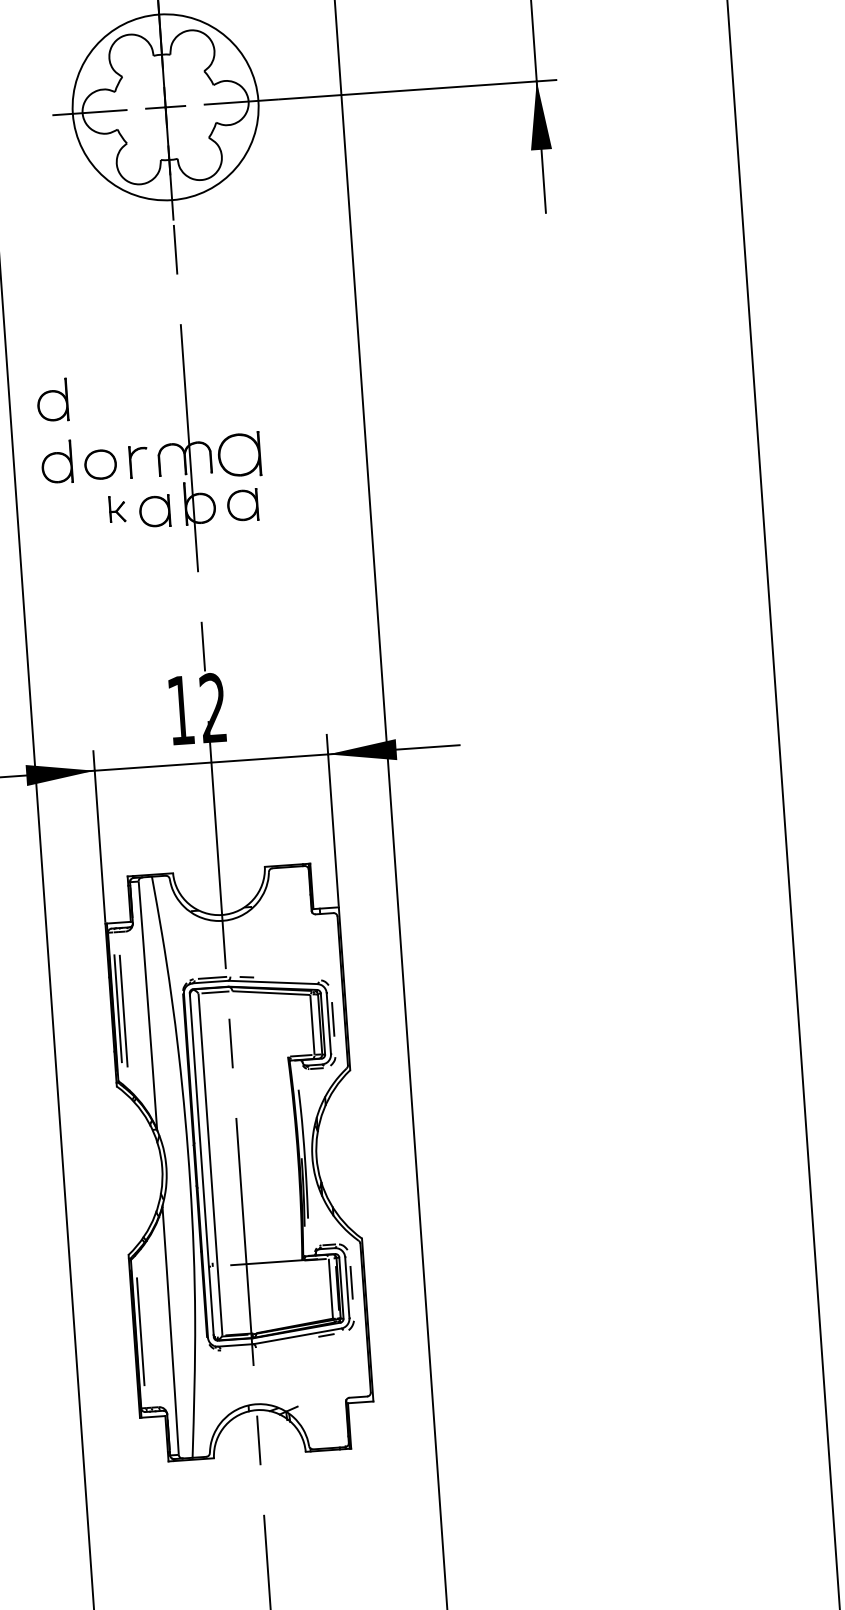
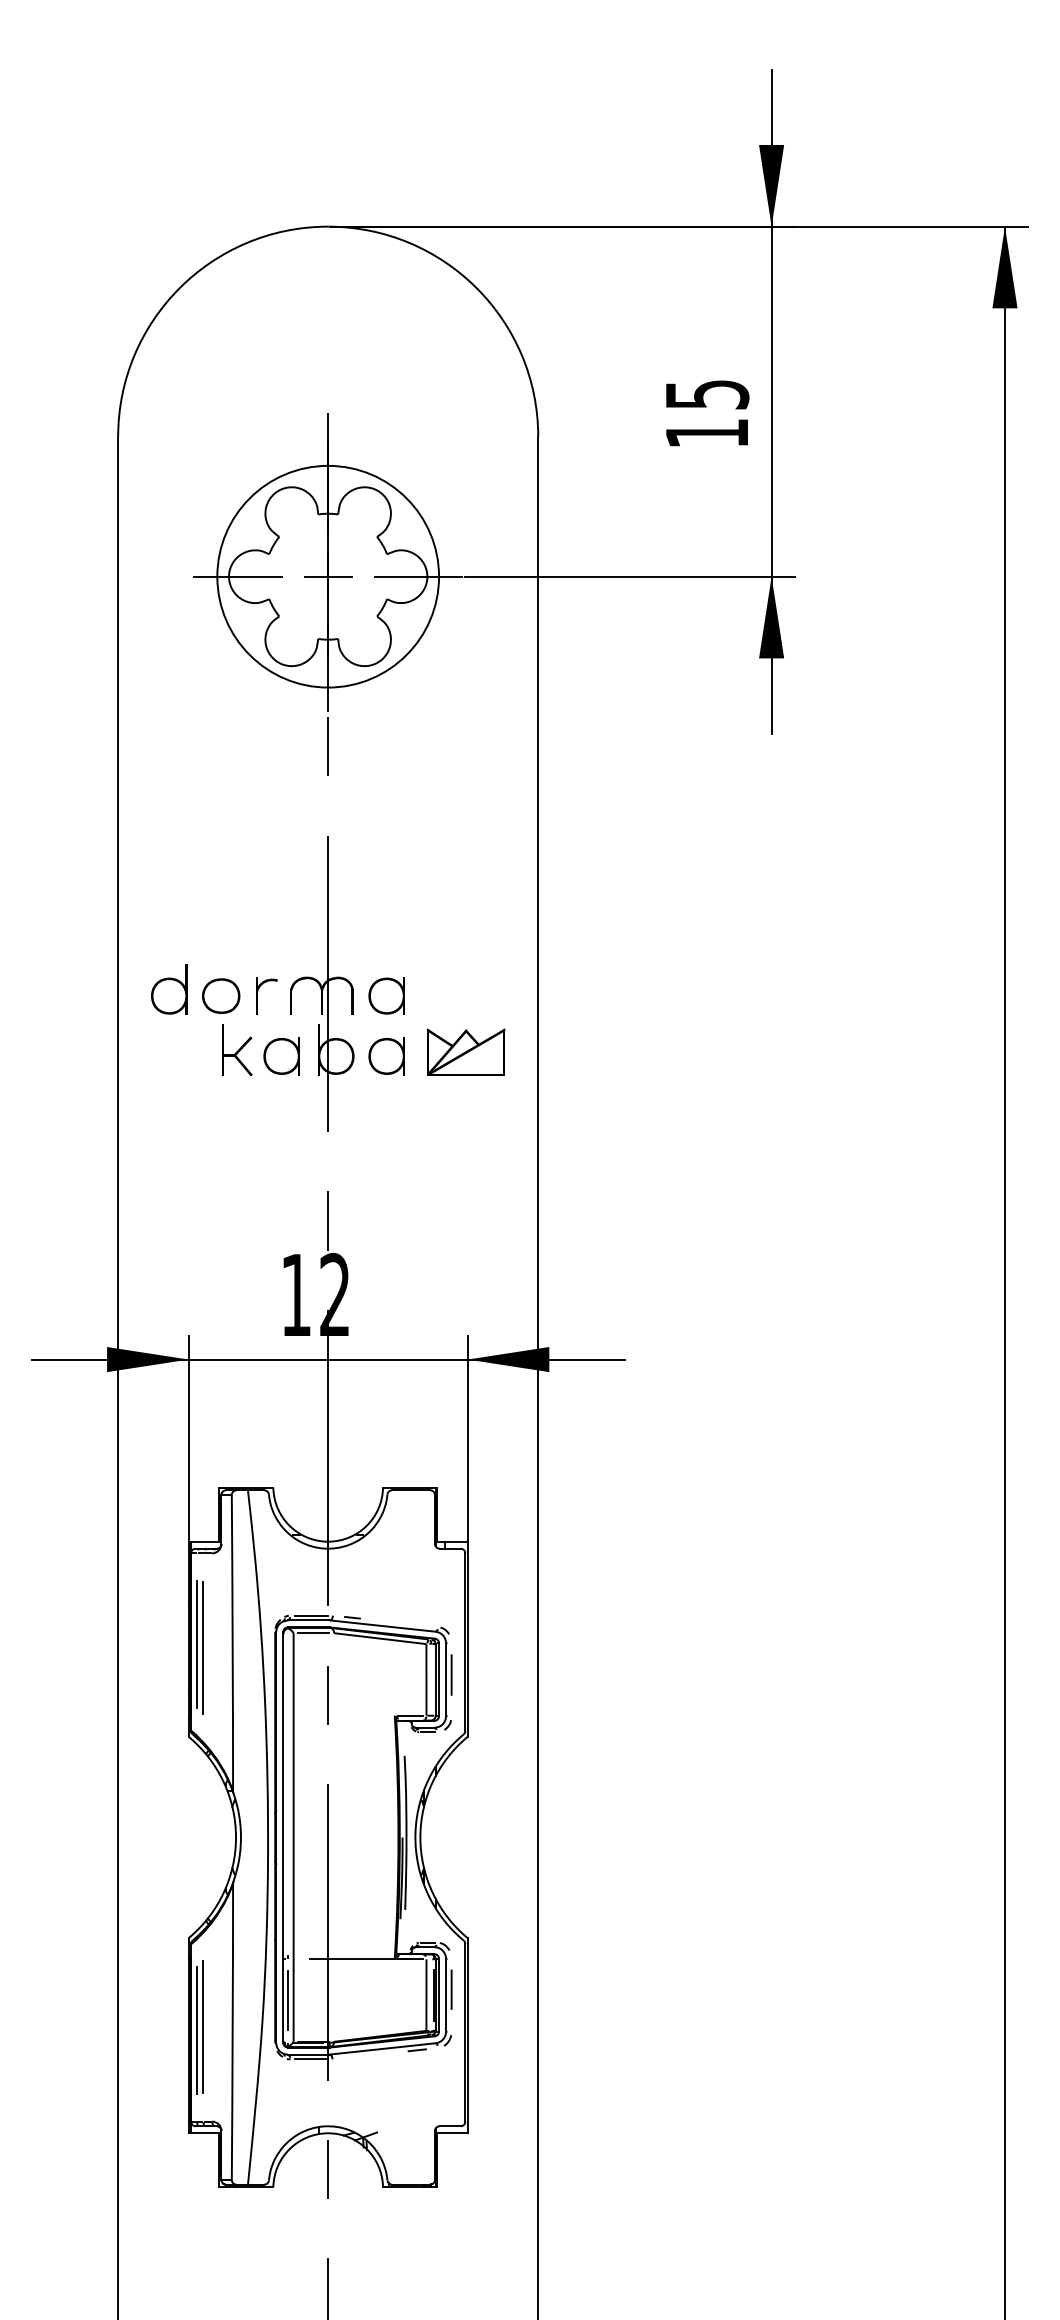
part: (52, 400) -> (169, 915), removed
part: (238, 454) -> (386, 995), size x0.71
part: (308, 496) -> (465, 1051), added
part: (117, 509) -> (237, 1050), size x1.67
line: (214, 1301) -> (287, 2000), added
line: (146, 1328) -> (203, 2027), added
line: (238, 1349) -> (311, 2059), added

